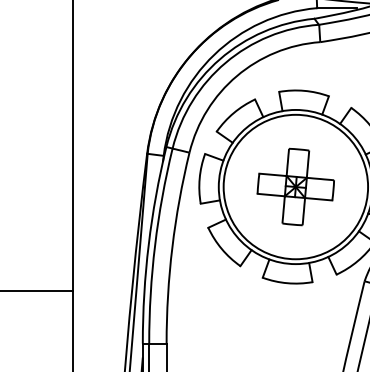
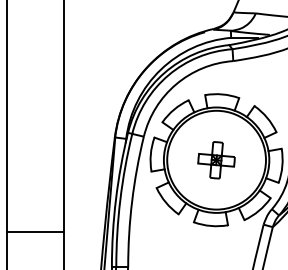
part: (295, 187) -> (216, 160), size x0.7

